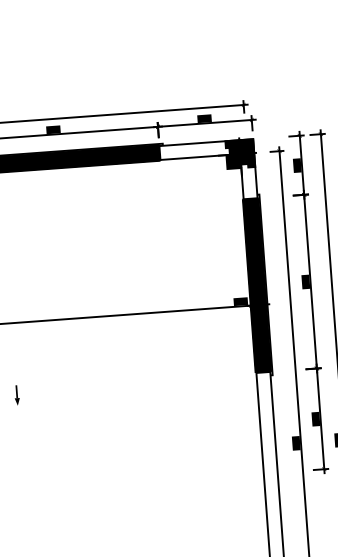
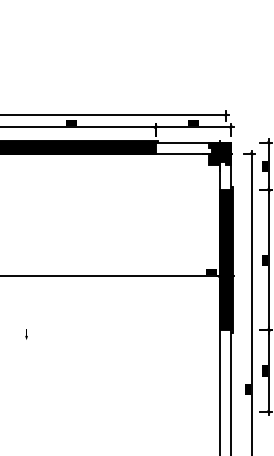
part: (16, 395) -> (26, 334), size x0.7

